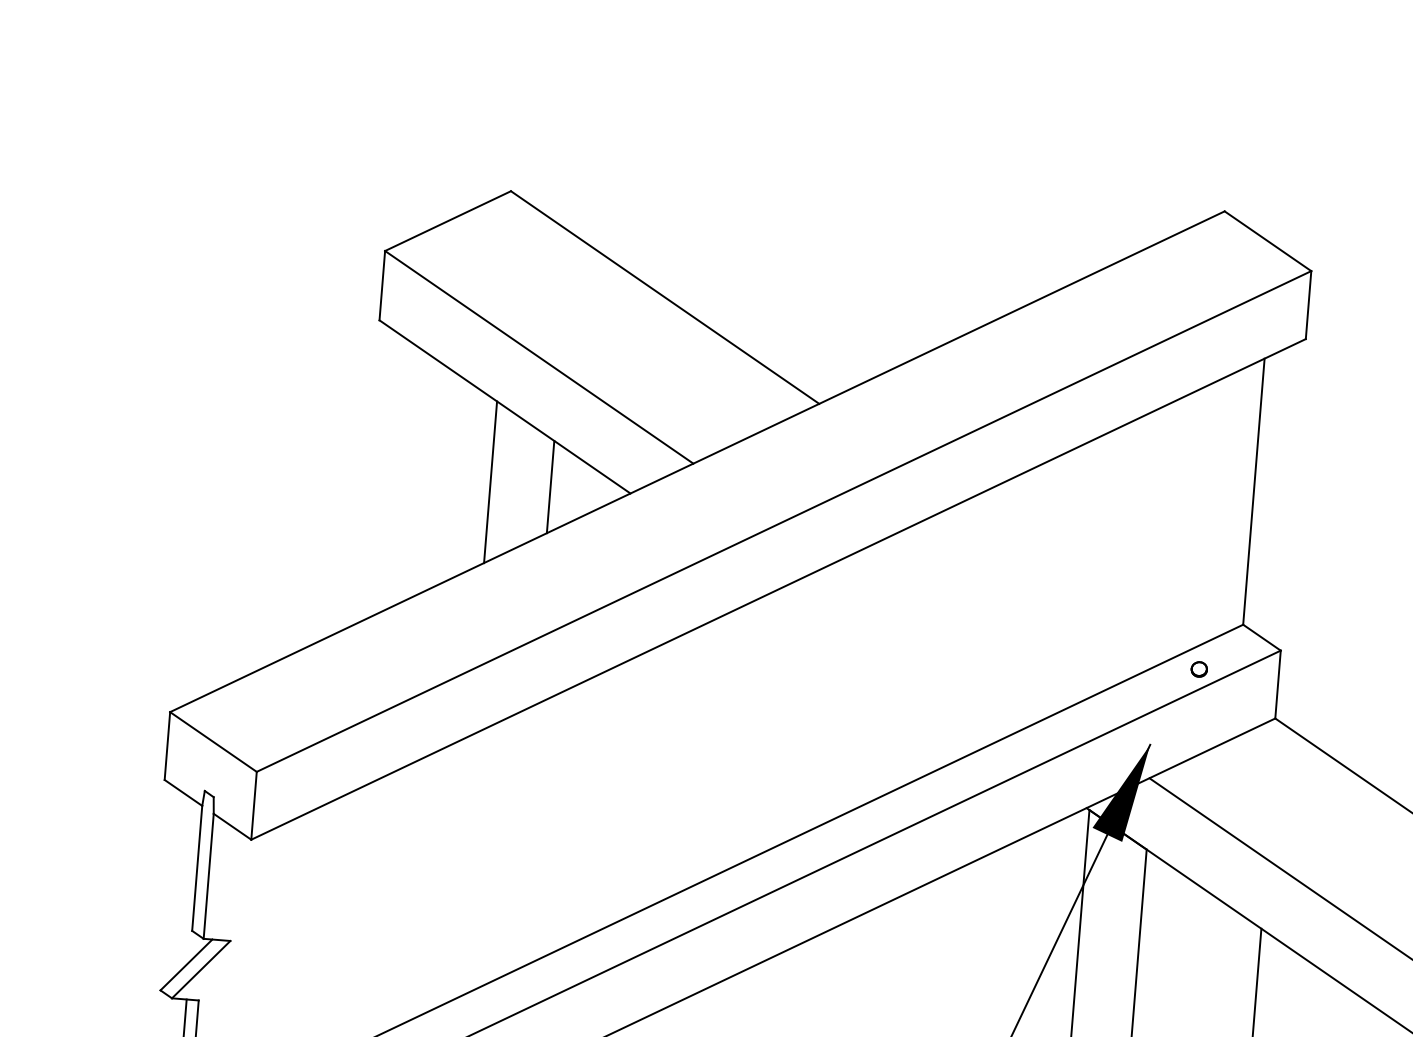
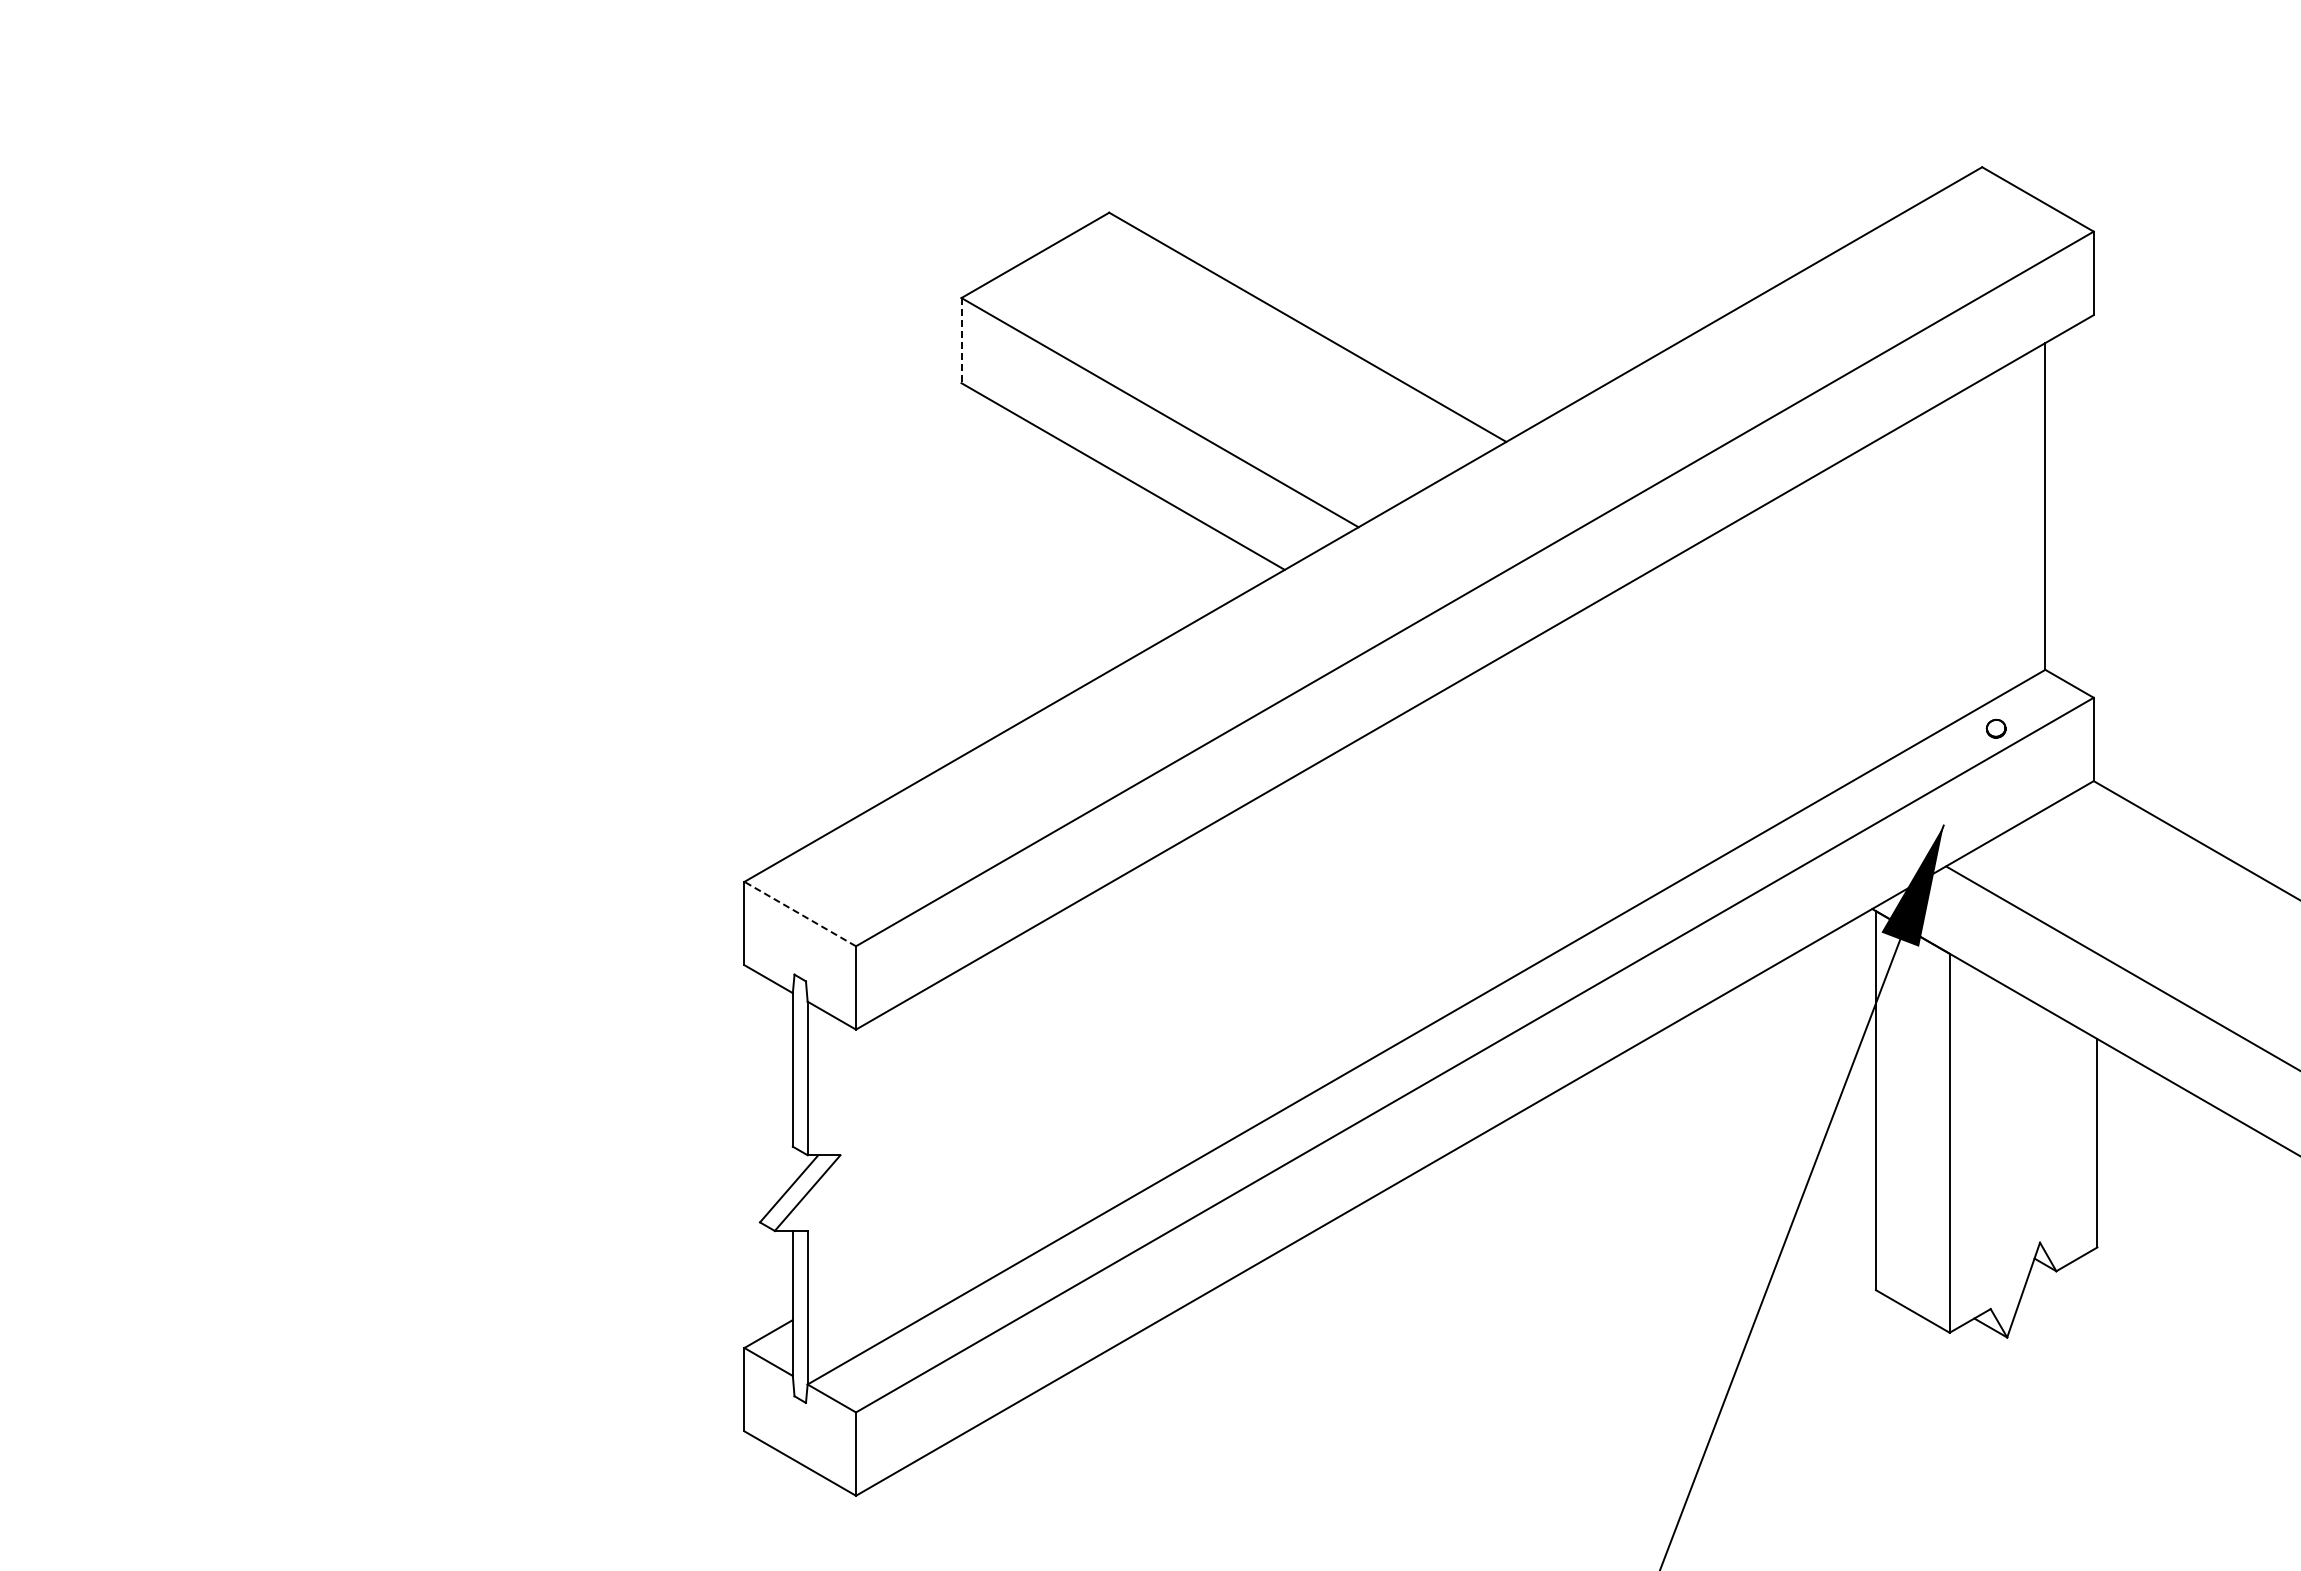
line: (382, 285) -> (961, 340), solid -> dashed
line: (490, 481) -> (1112, 569), removed
line: (550, 486) -> (1186, 569), removed
line: (212, 741) -> (799, 913), solid -> dashed

